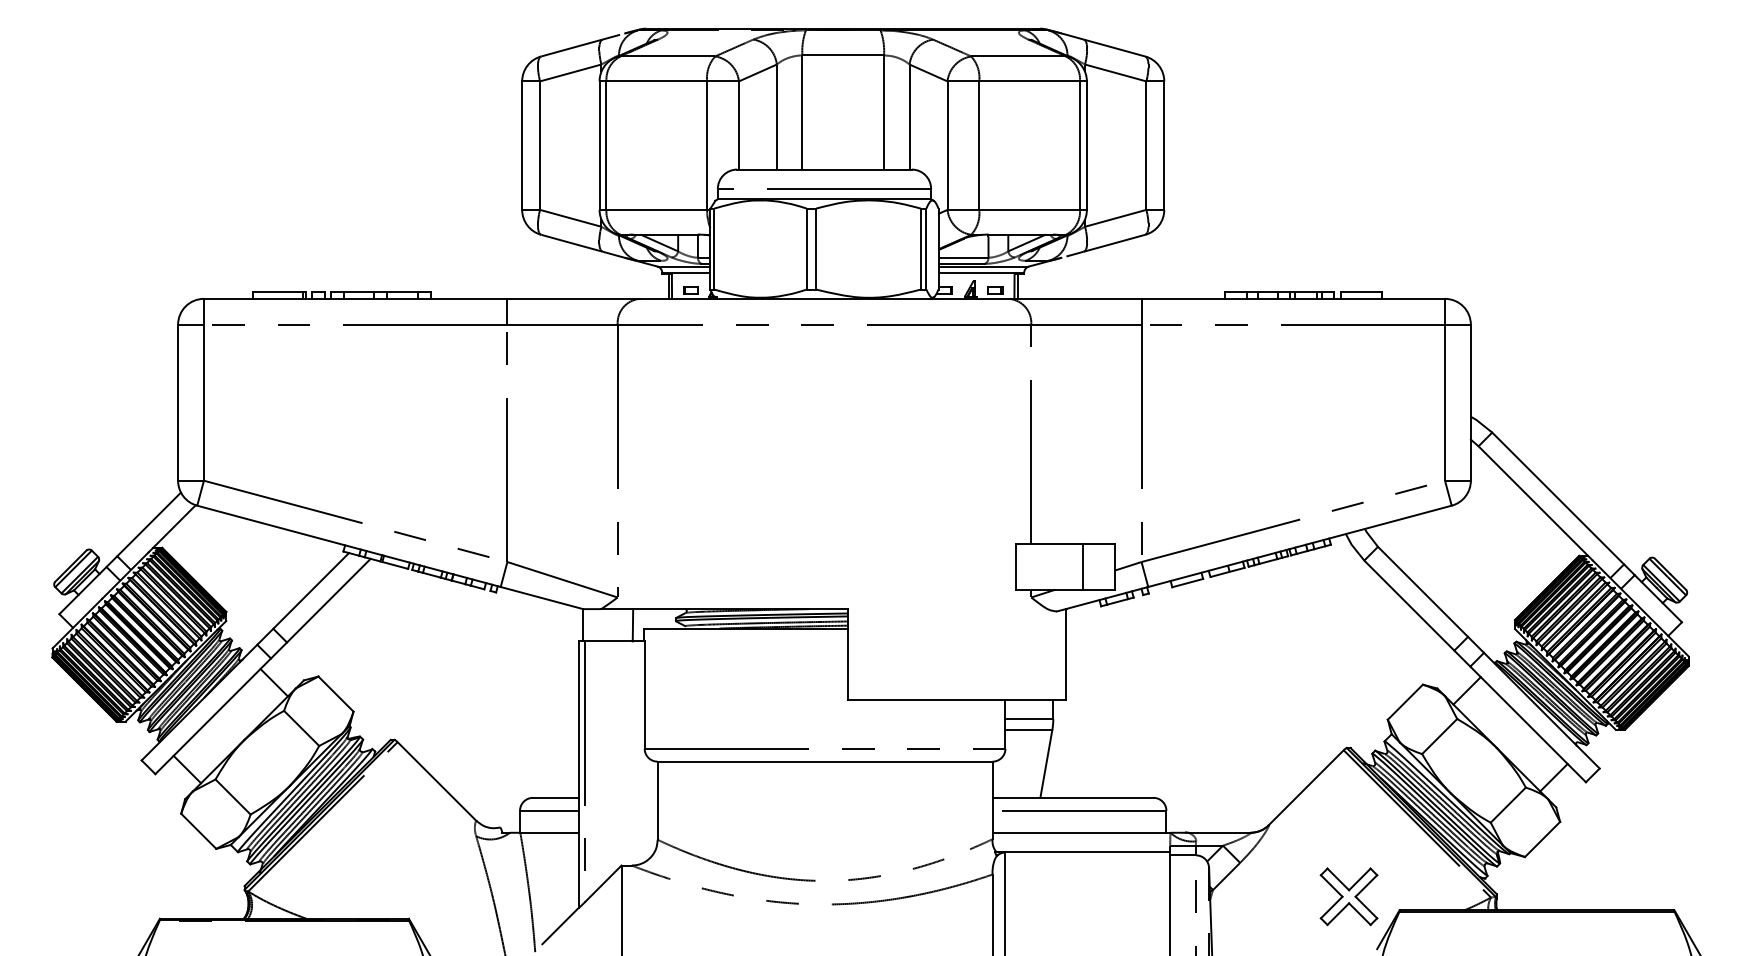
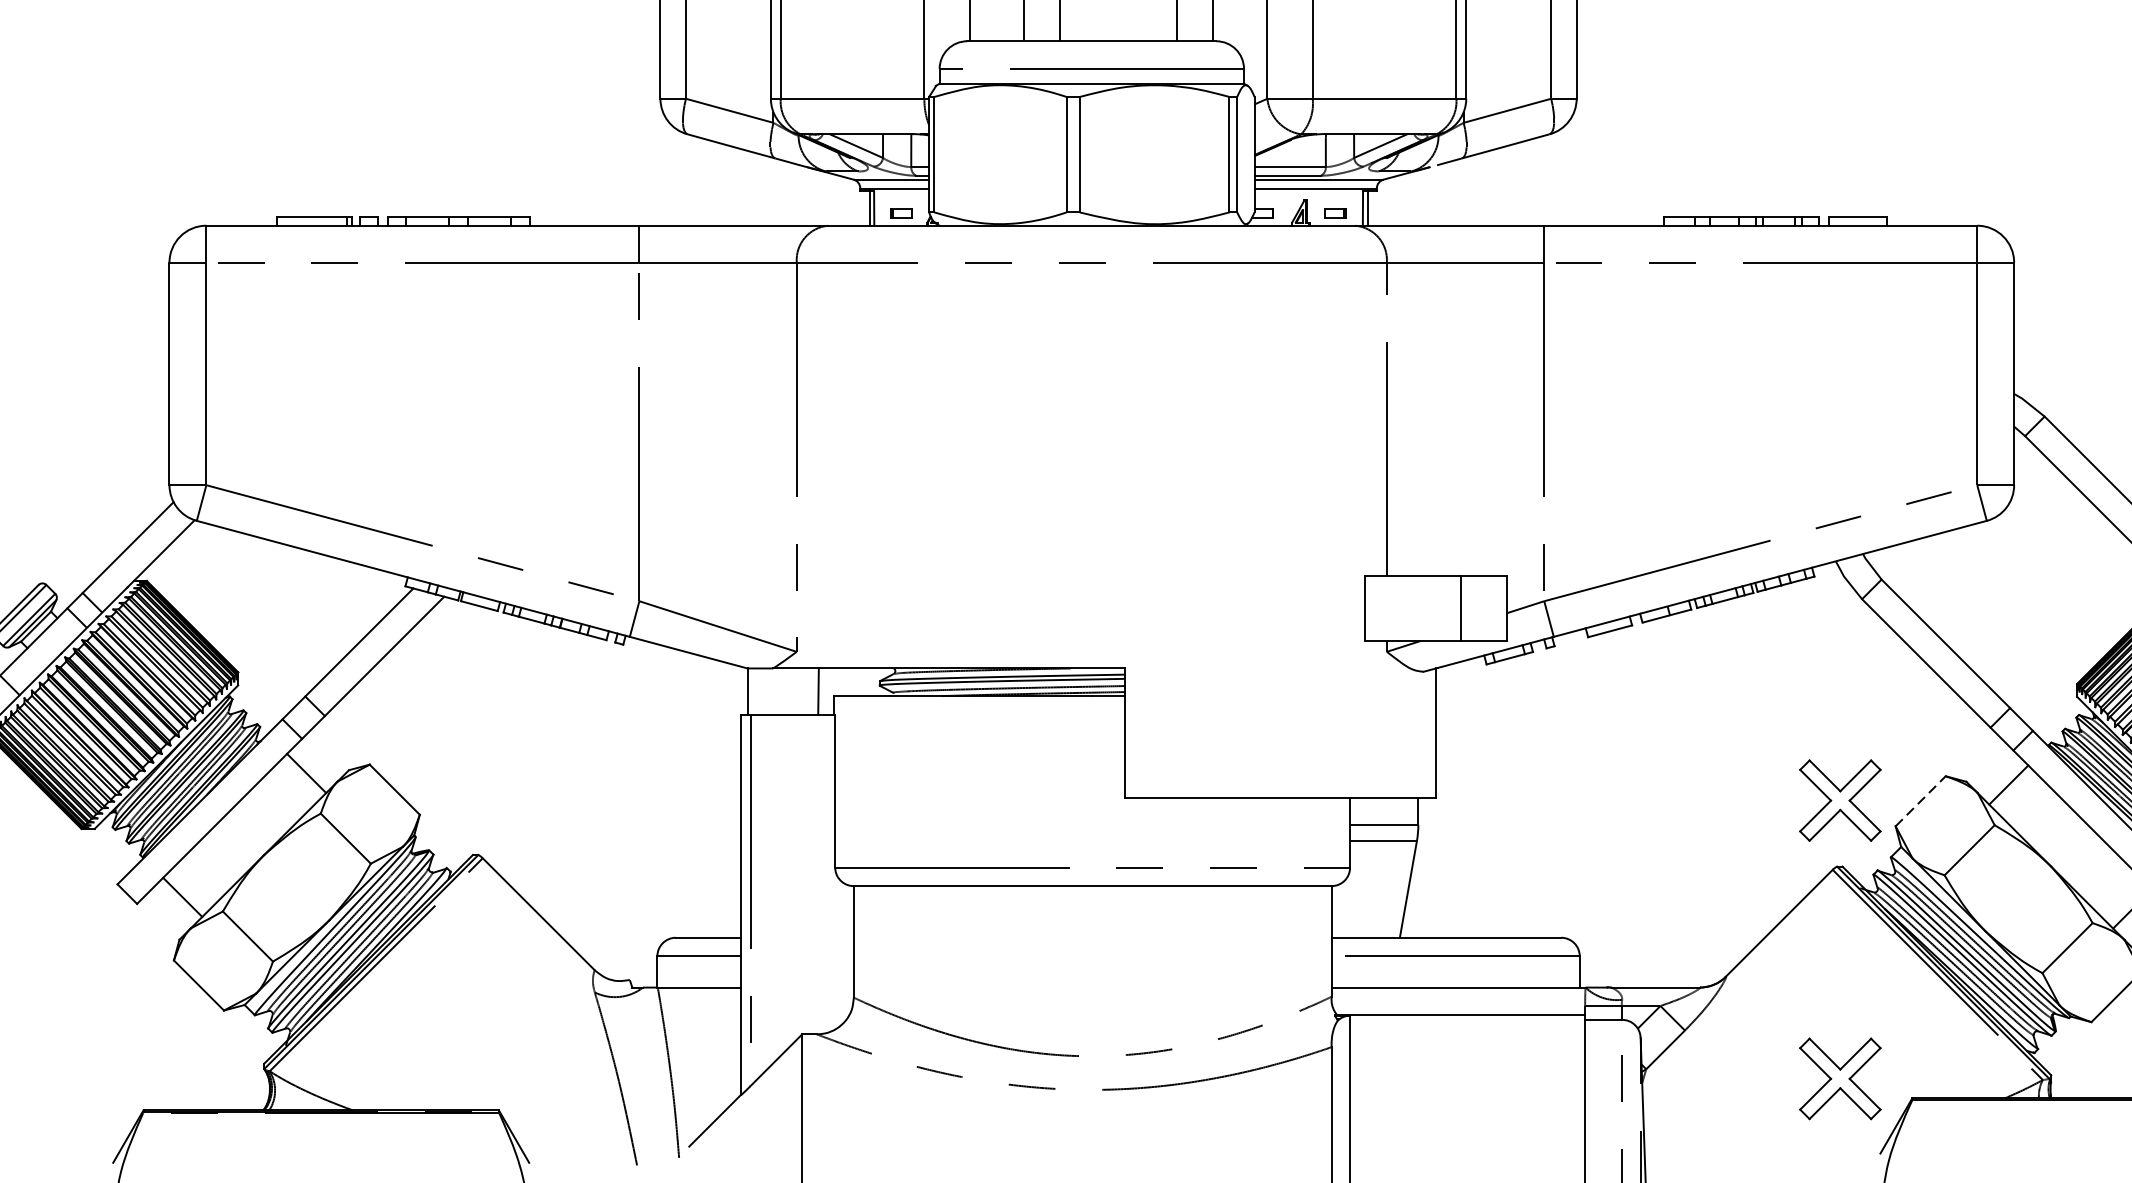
part: (1348, 701) -> (1839, 800), added
line: (1405, 702) -> (1920, 801), solid -> dashed

